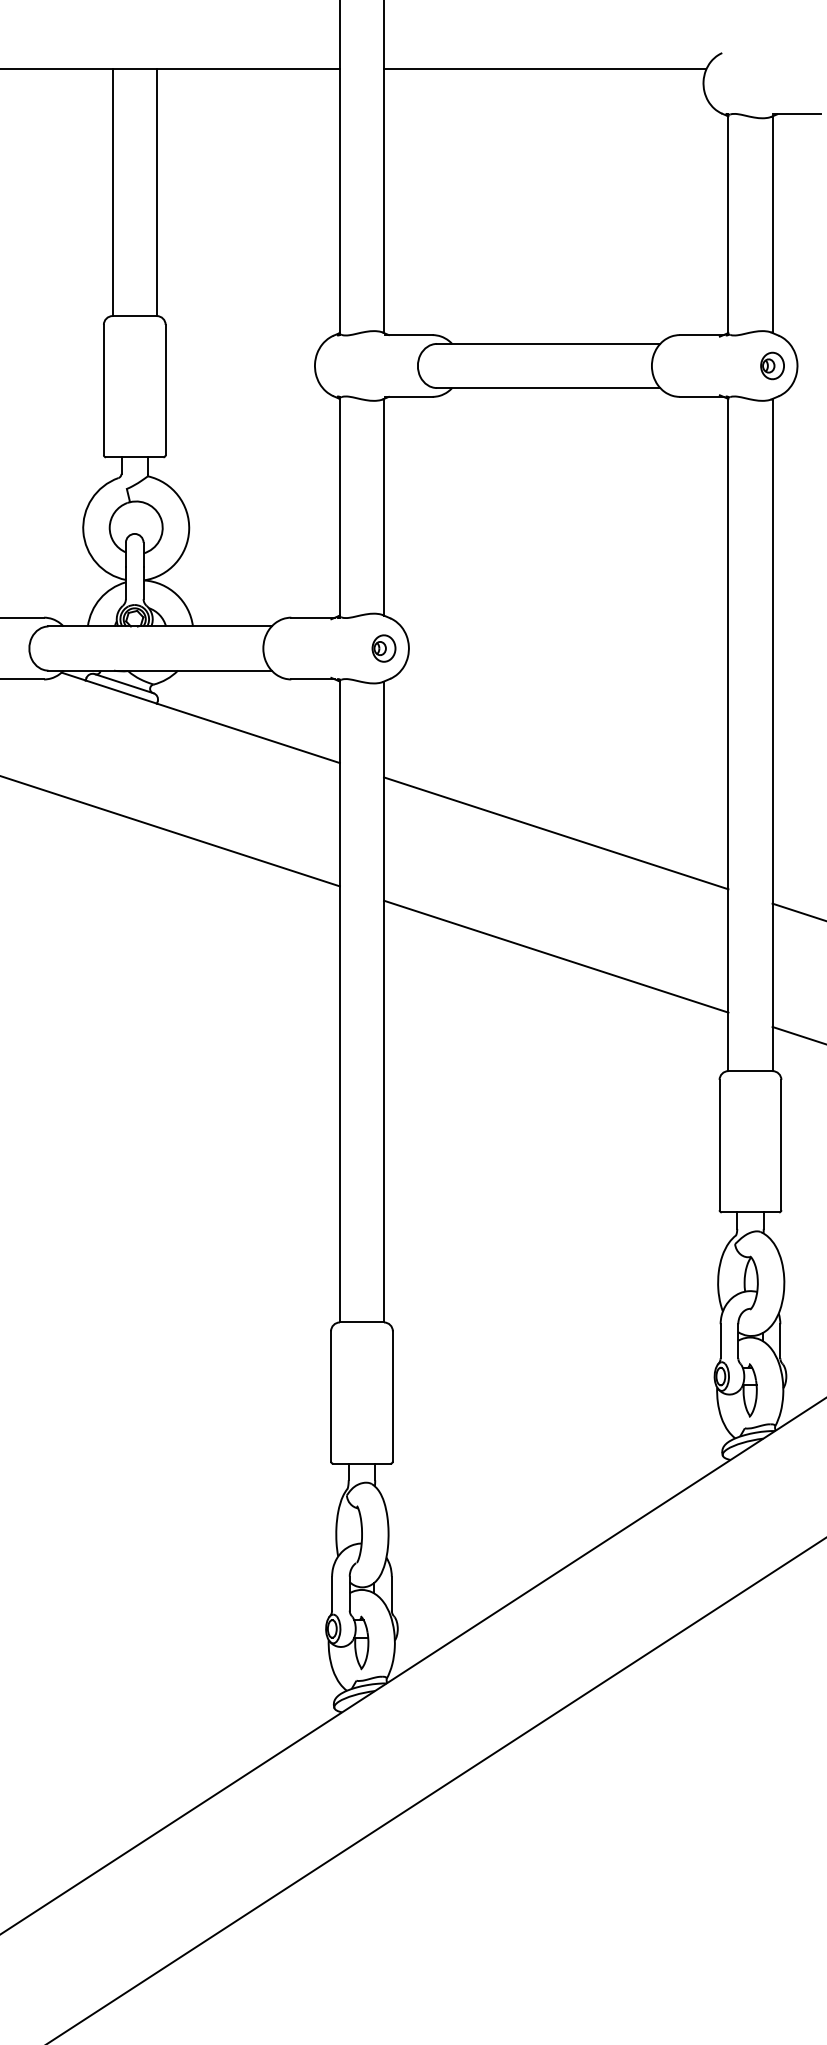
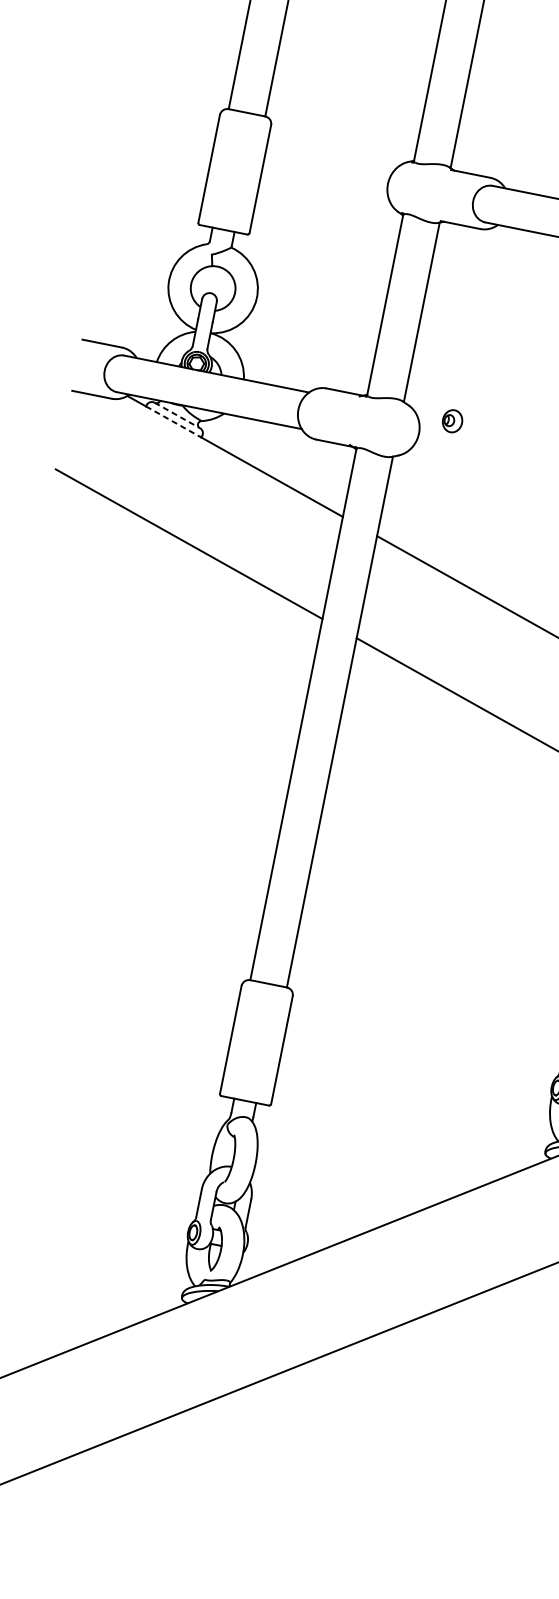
part: (383, 648) -> (452, 421), moved
line: (124, 683) -> (177, 415), solid -> dashed
line: (121, 692) -> (173, 422), solid -> dashed

